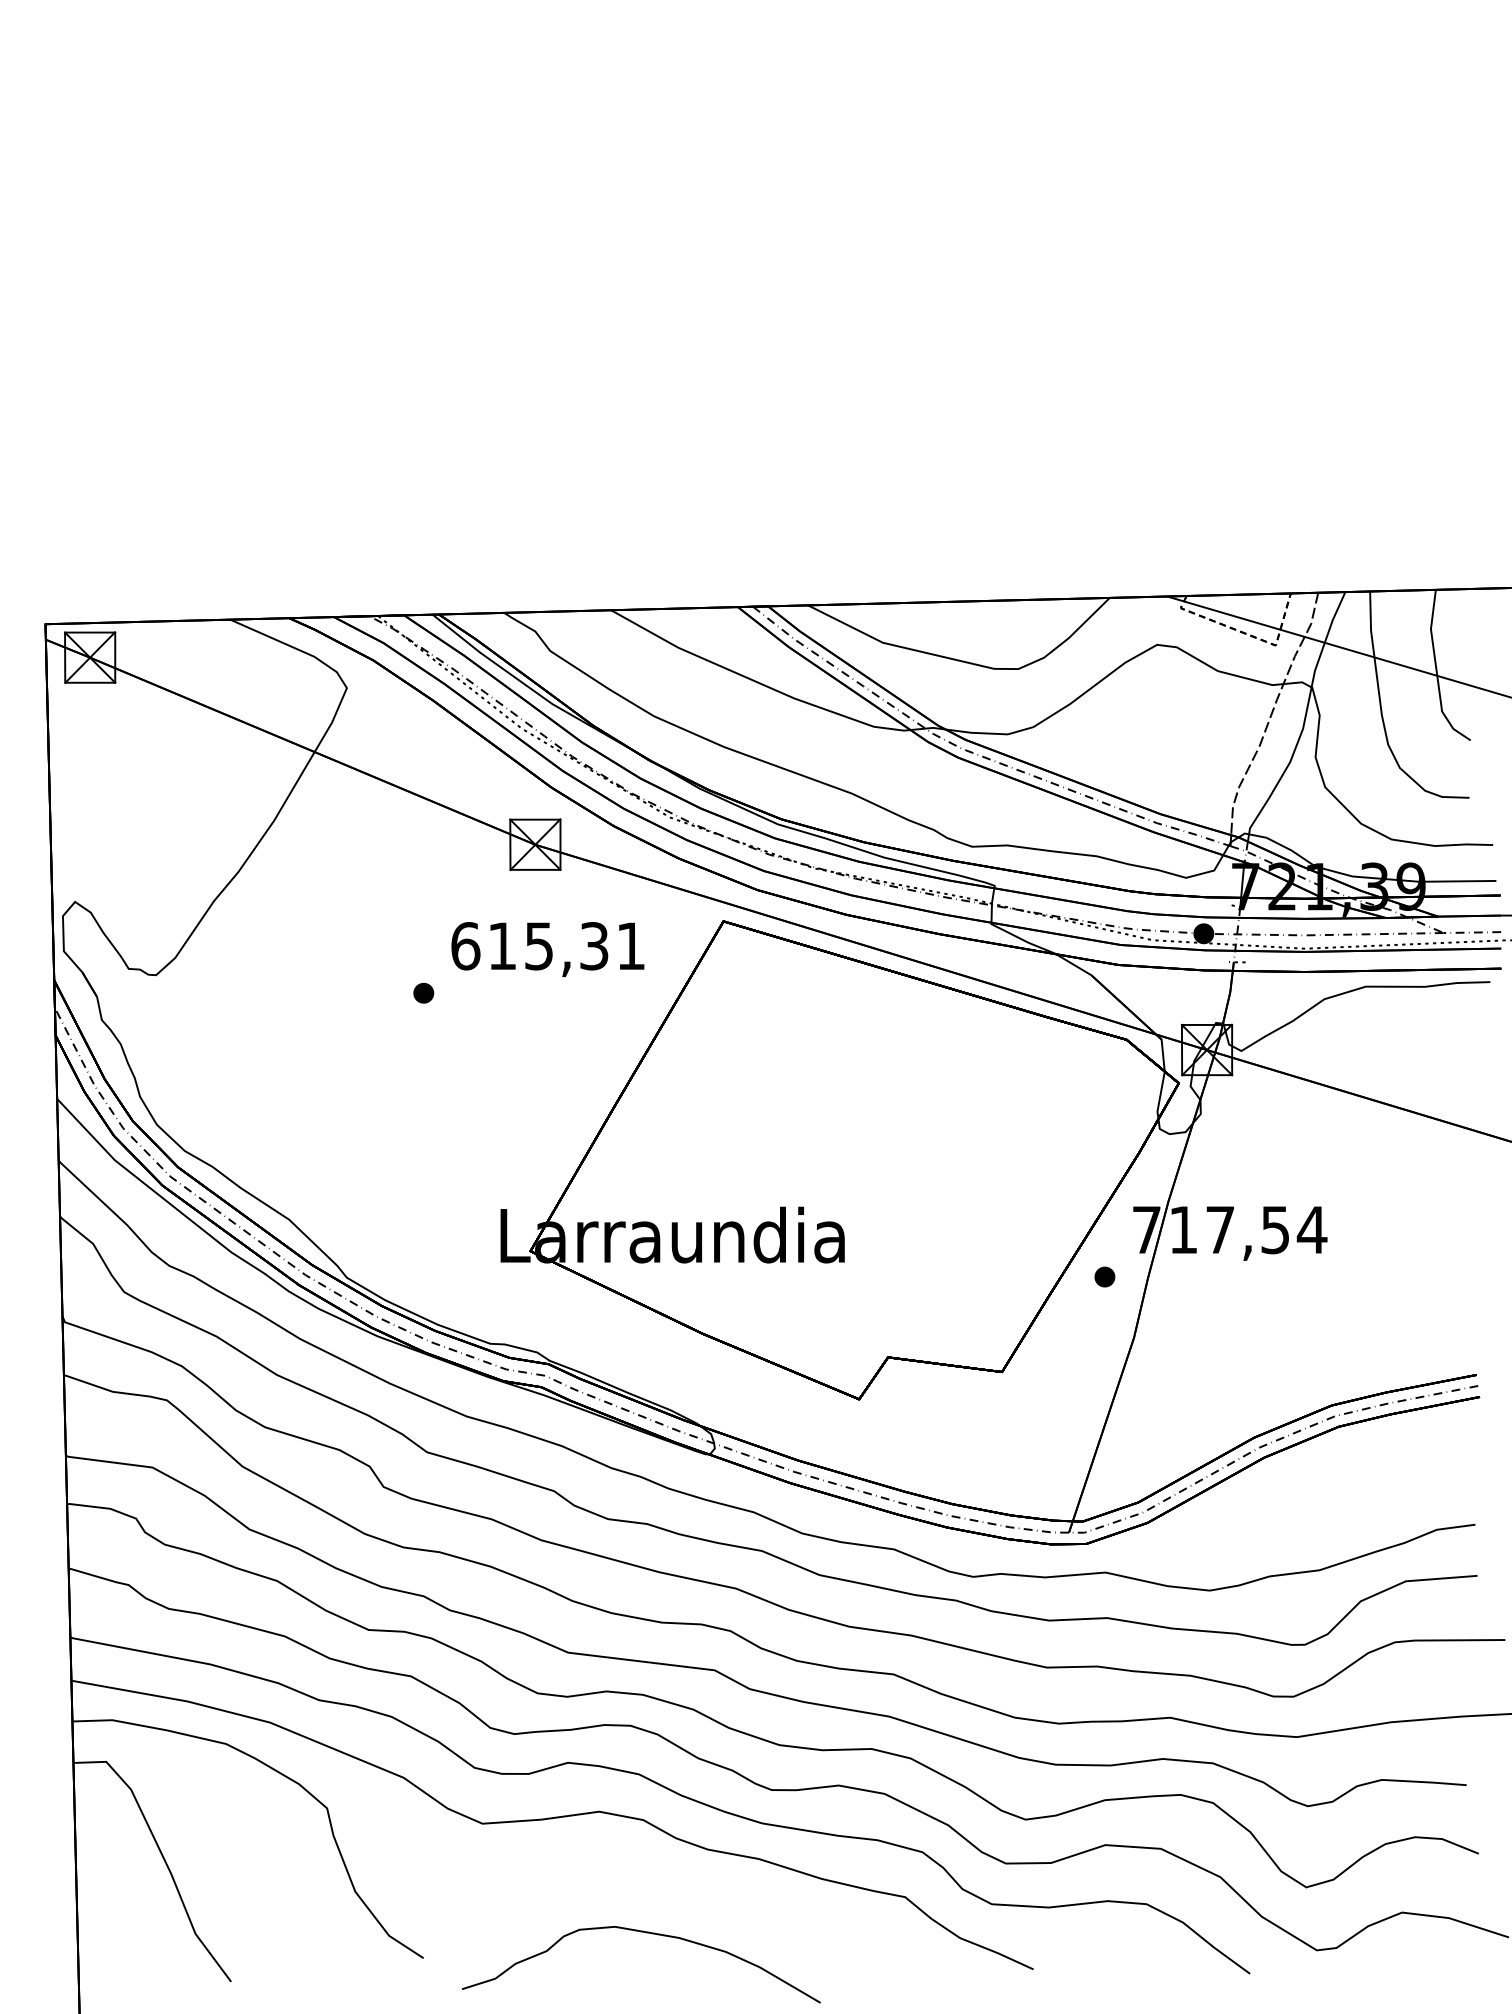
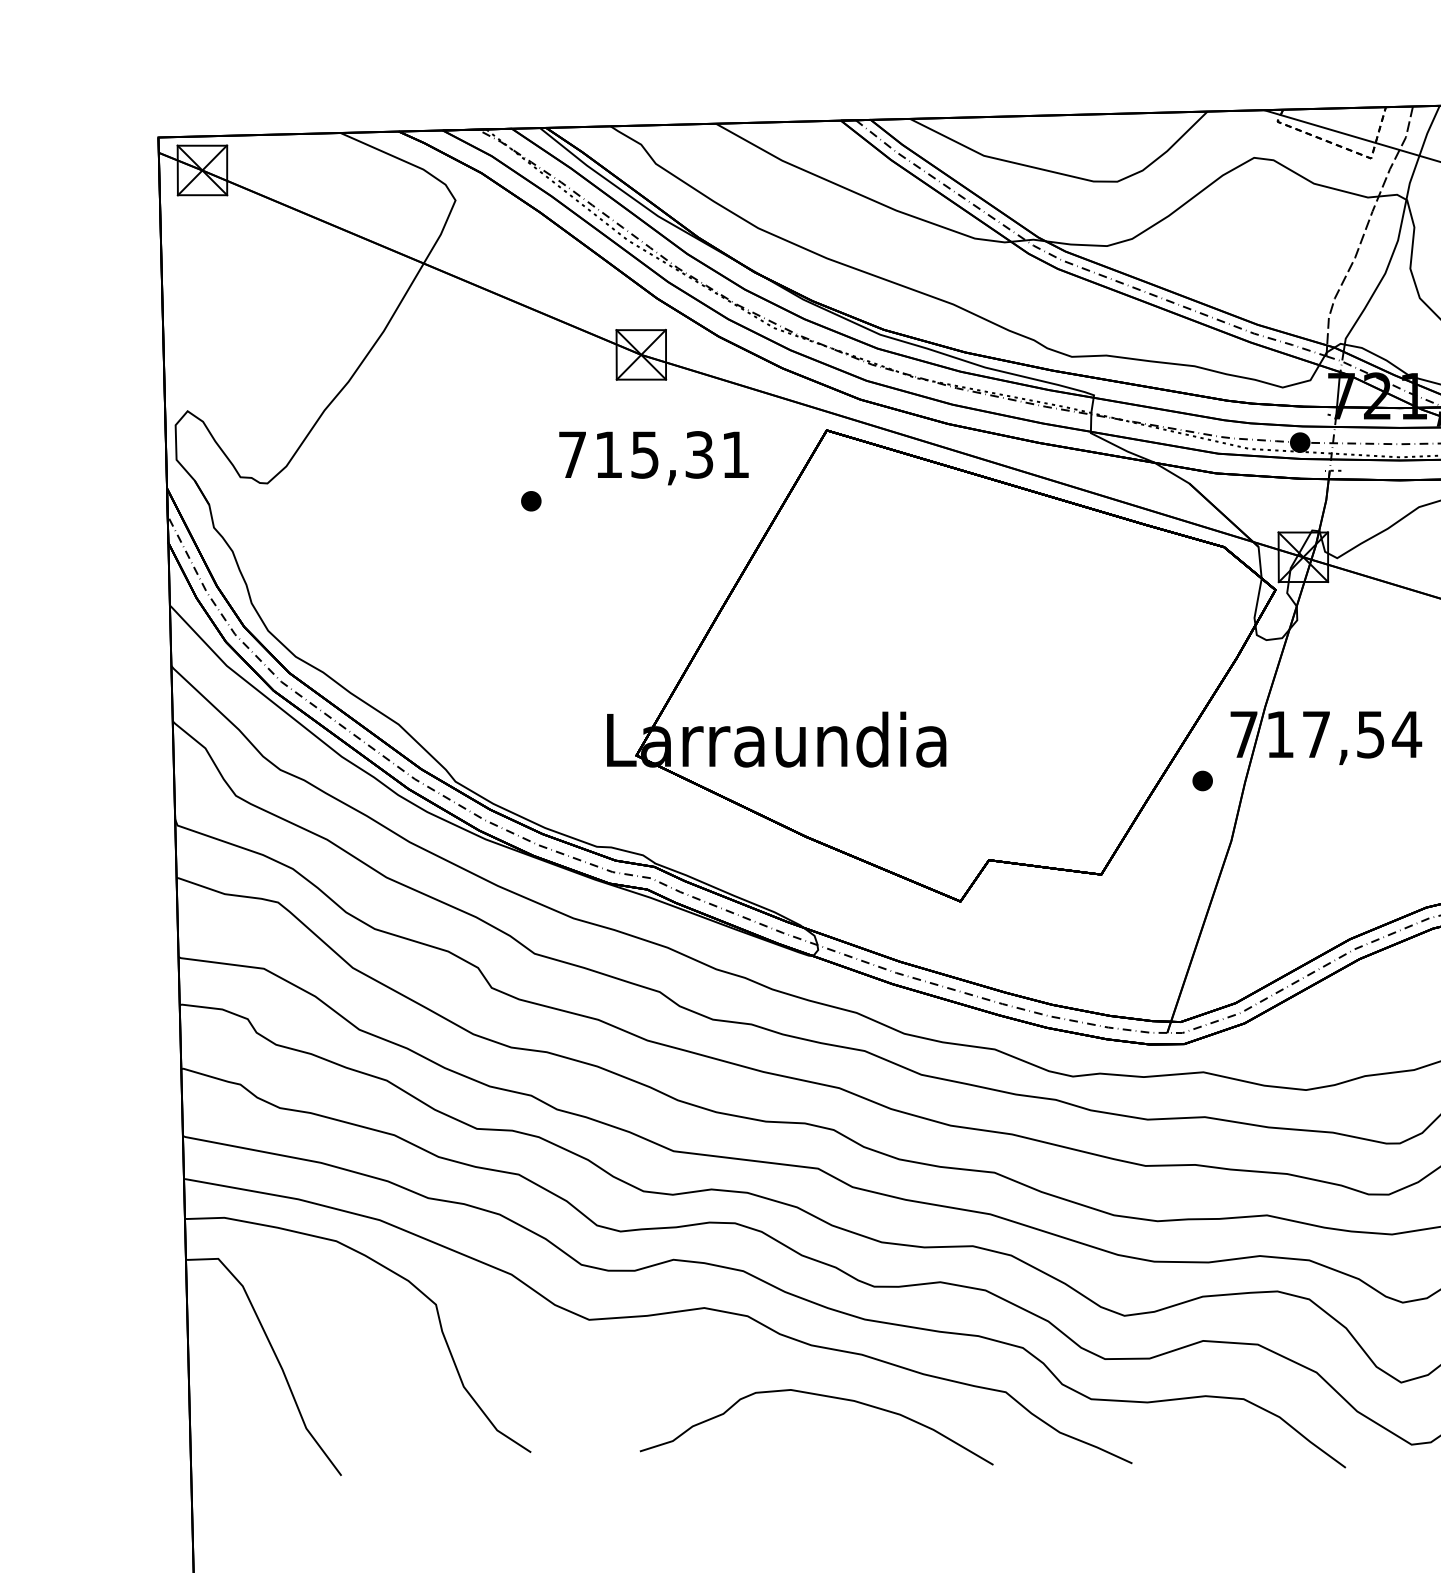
text: (465, 946) -> (572, 455), 615,31 -> 715,31
curve: (646, 1933) -> (821, 1396), moved

